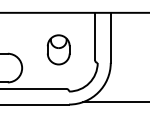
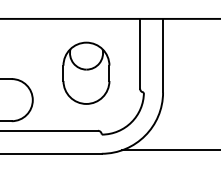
part: (58, 49) -> (86, 72), size x1.43

